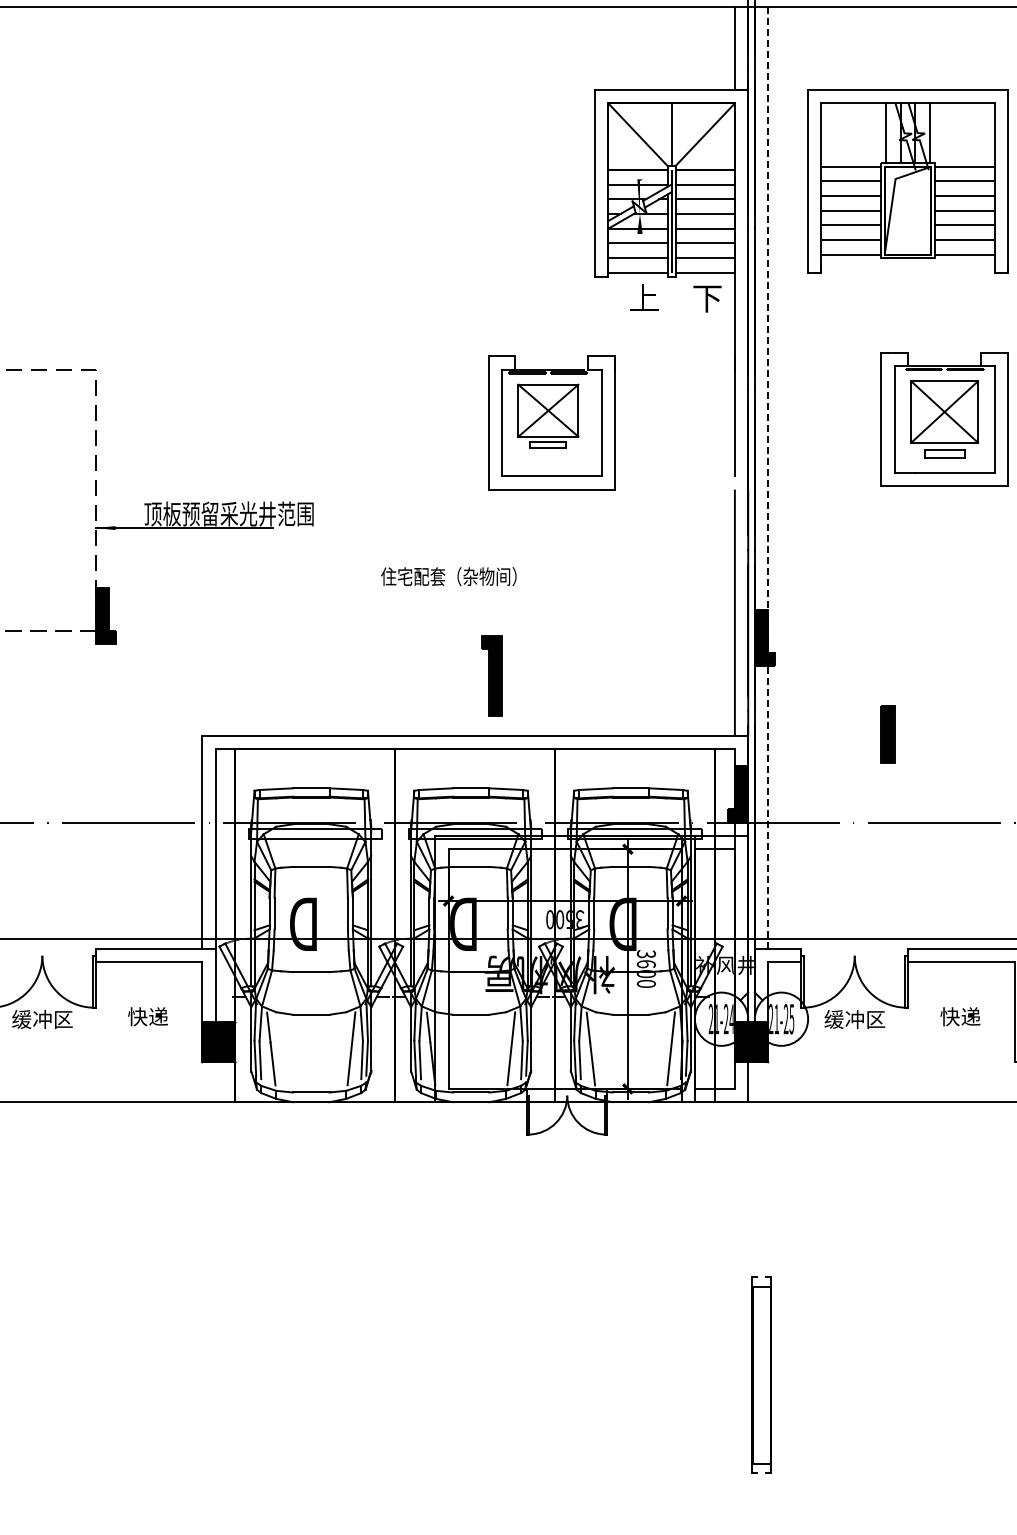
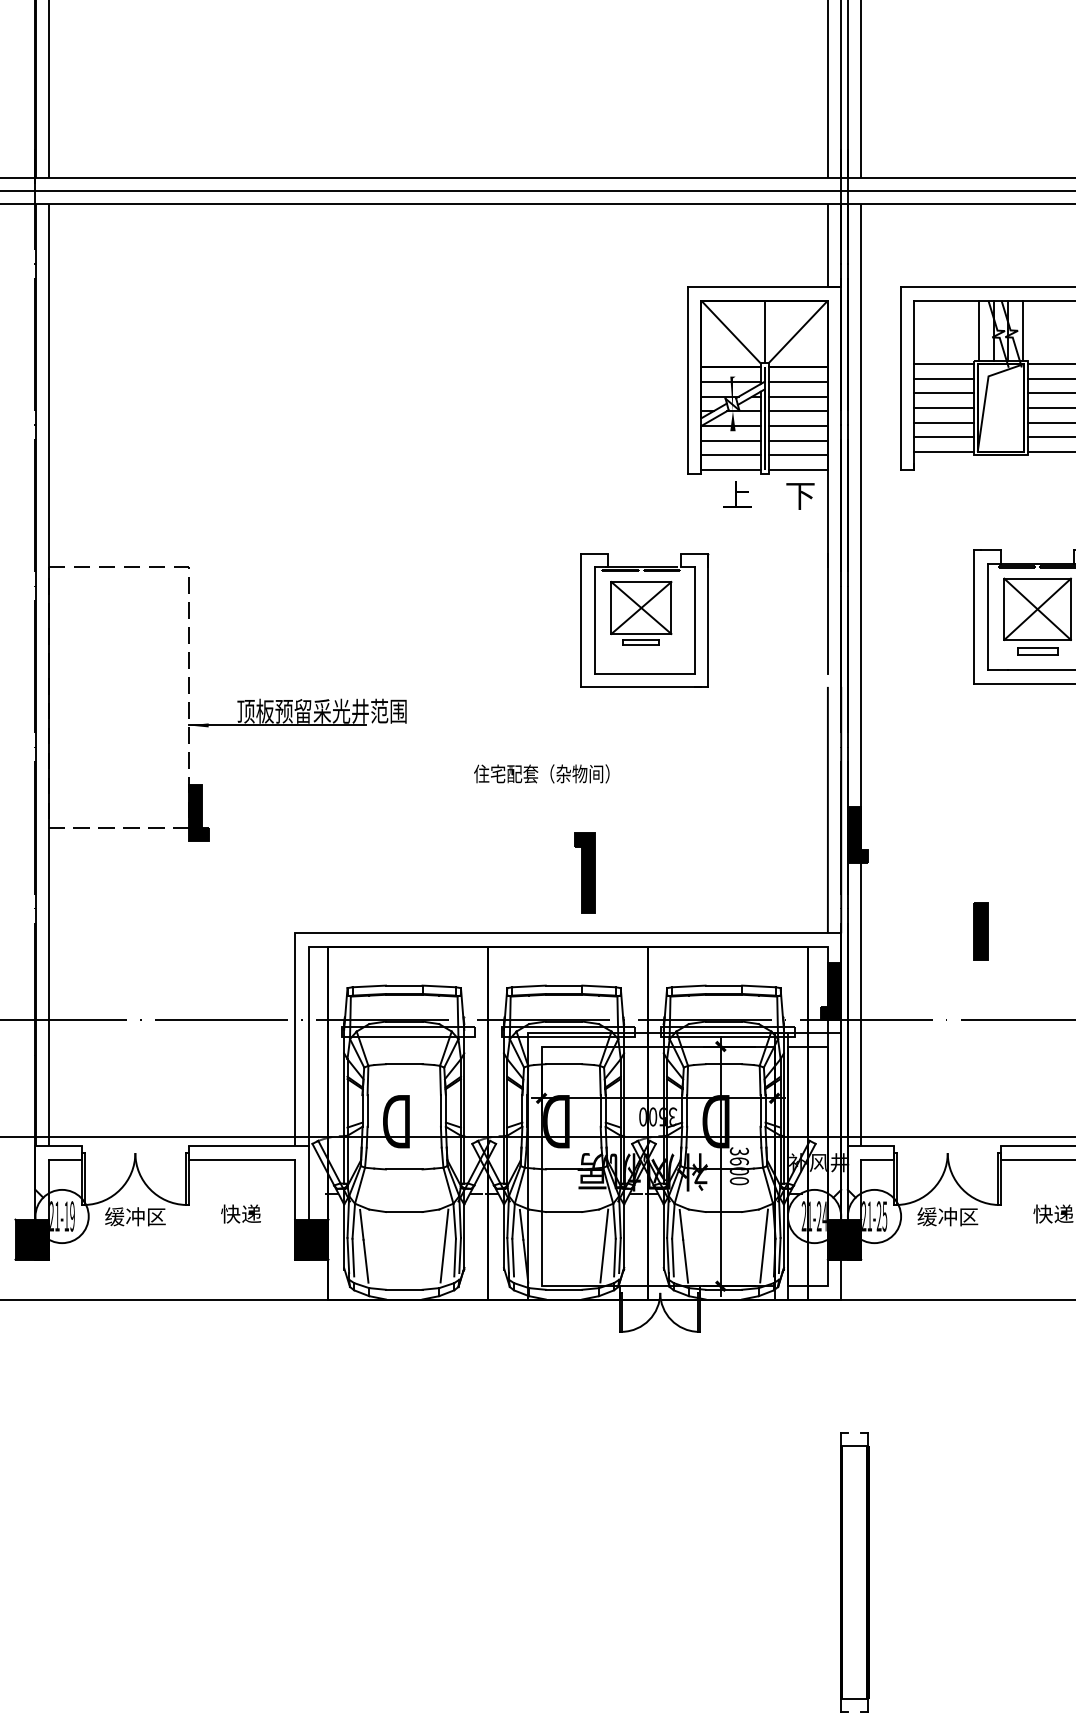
line: (768, 478) -> (861, 675), dashed -> solid
part: (761, 1375) -> (854, 1572), size x1.43

